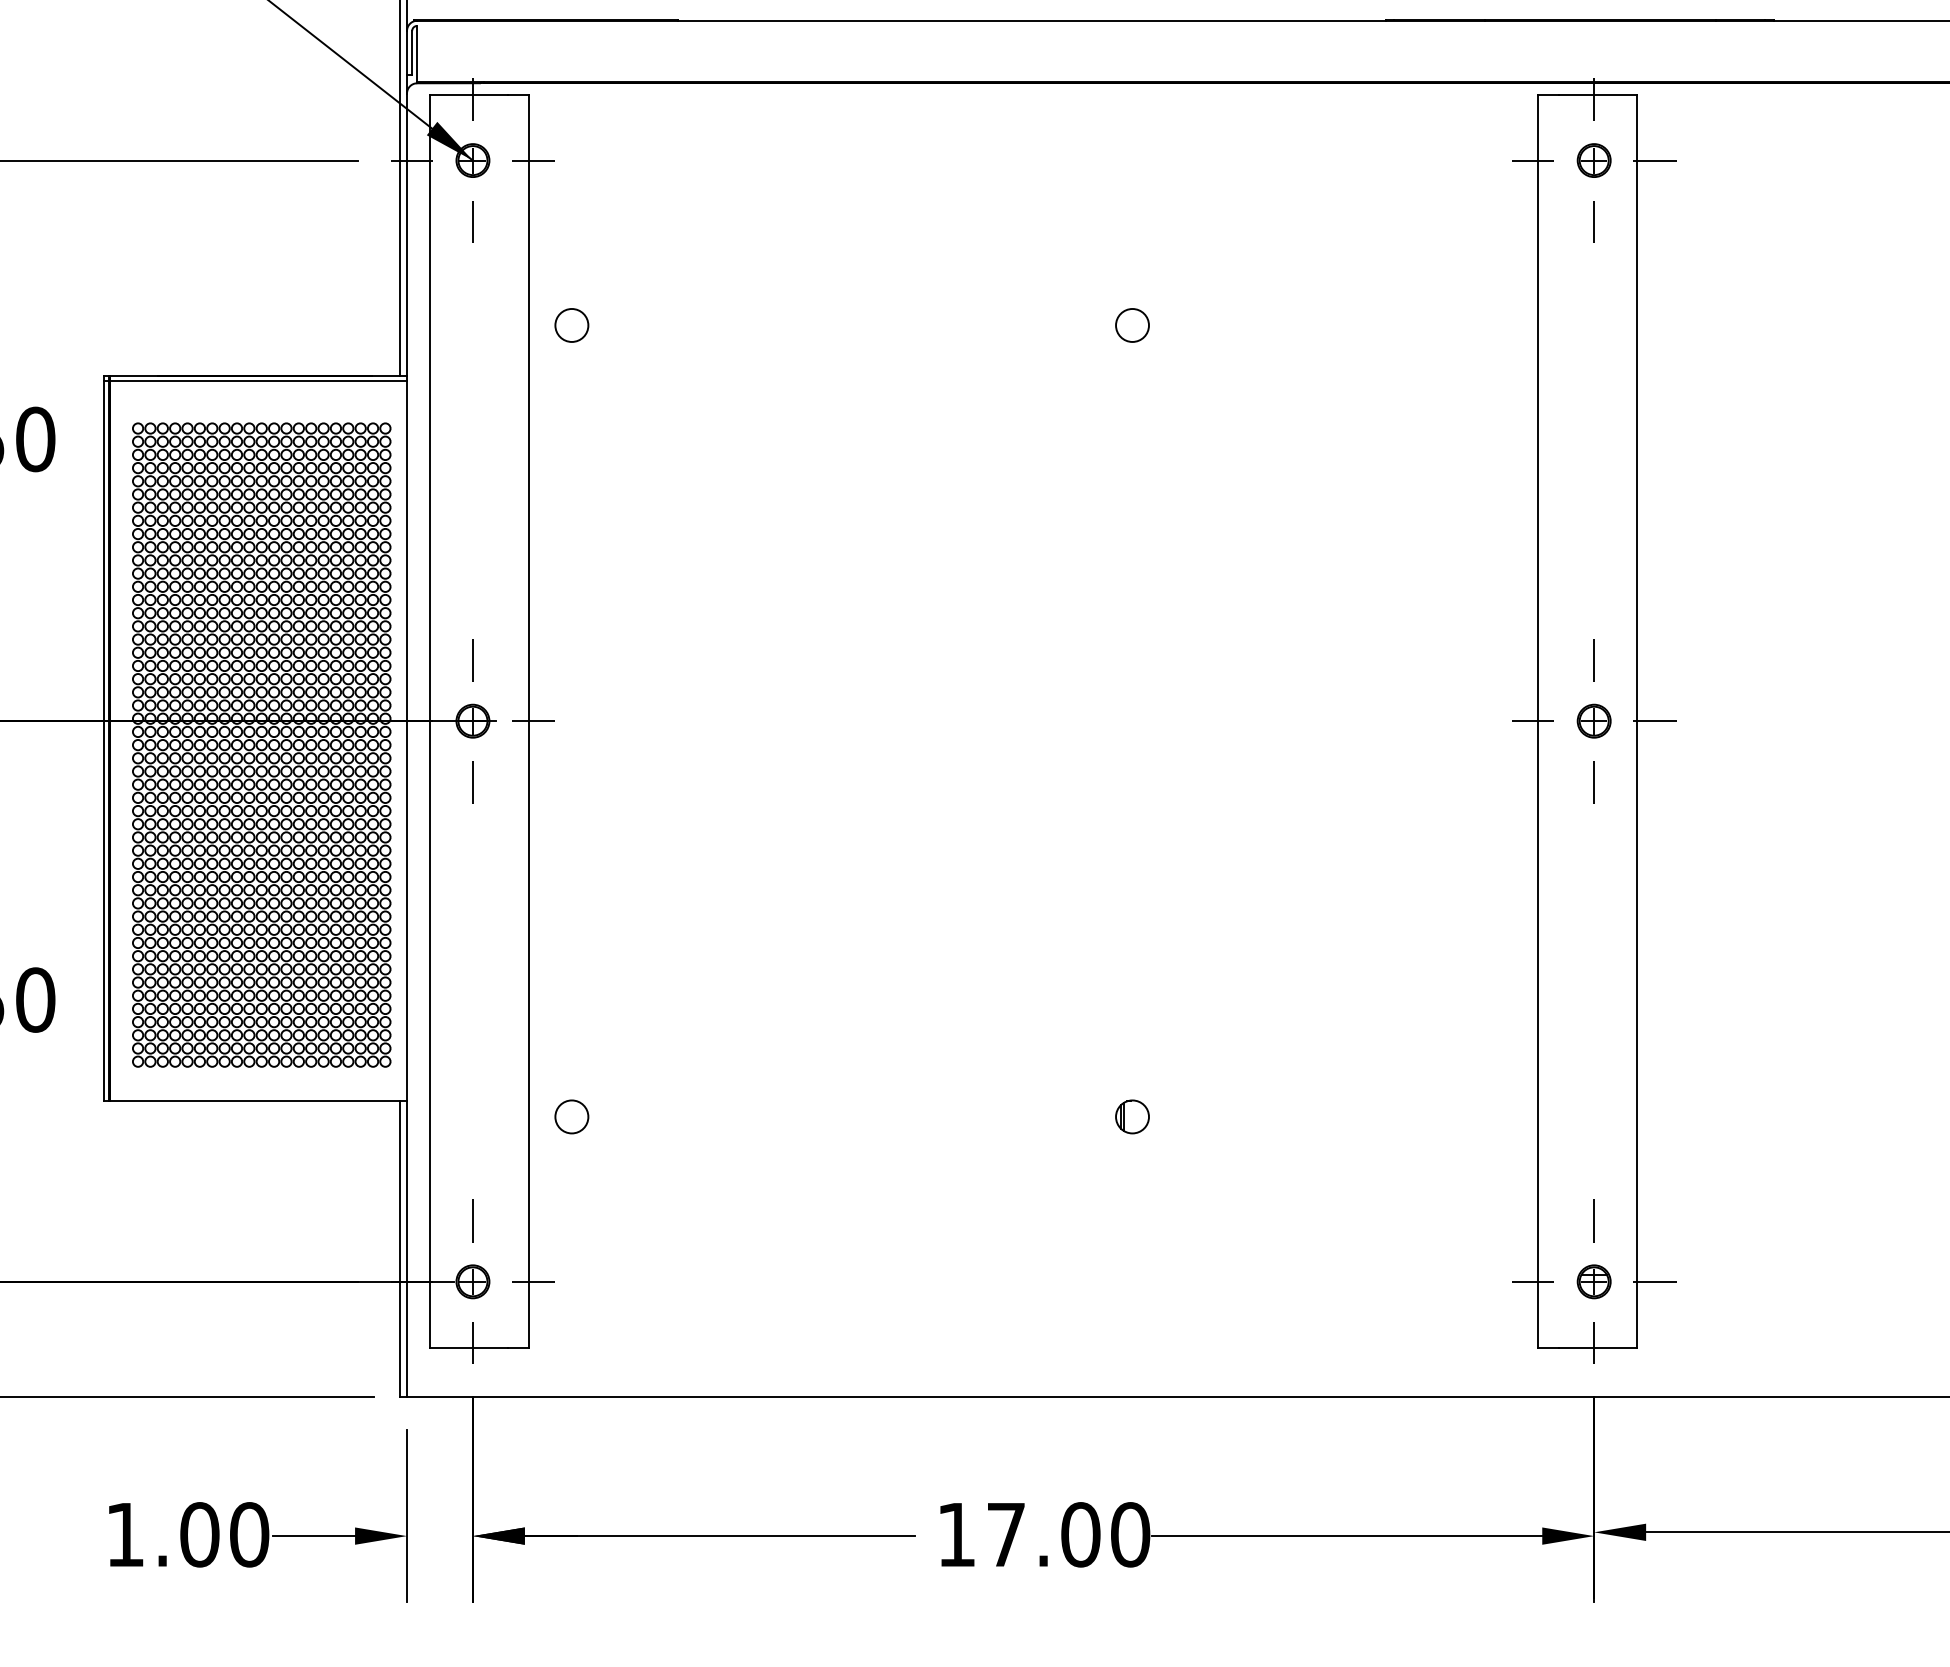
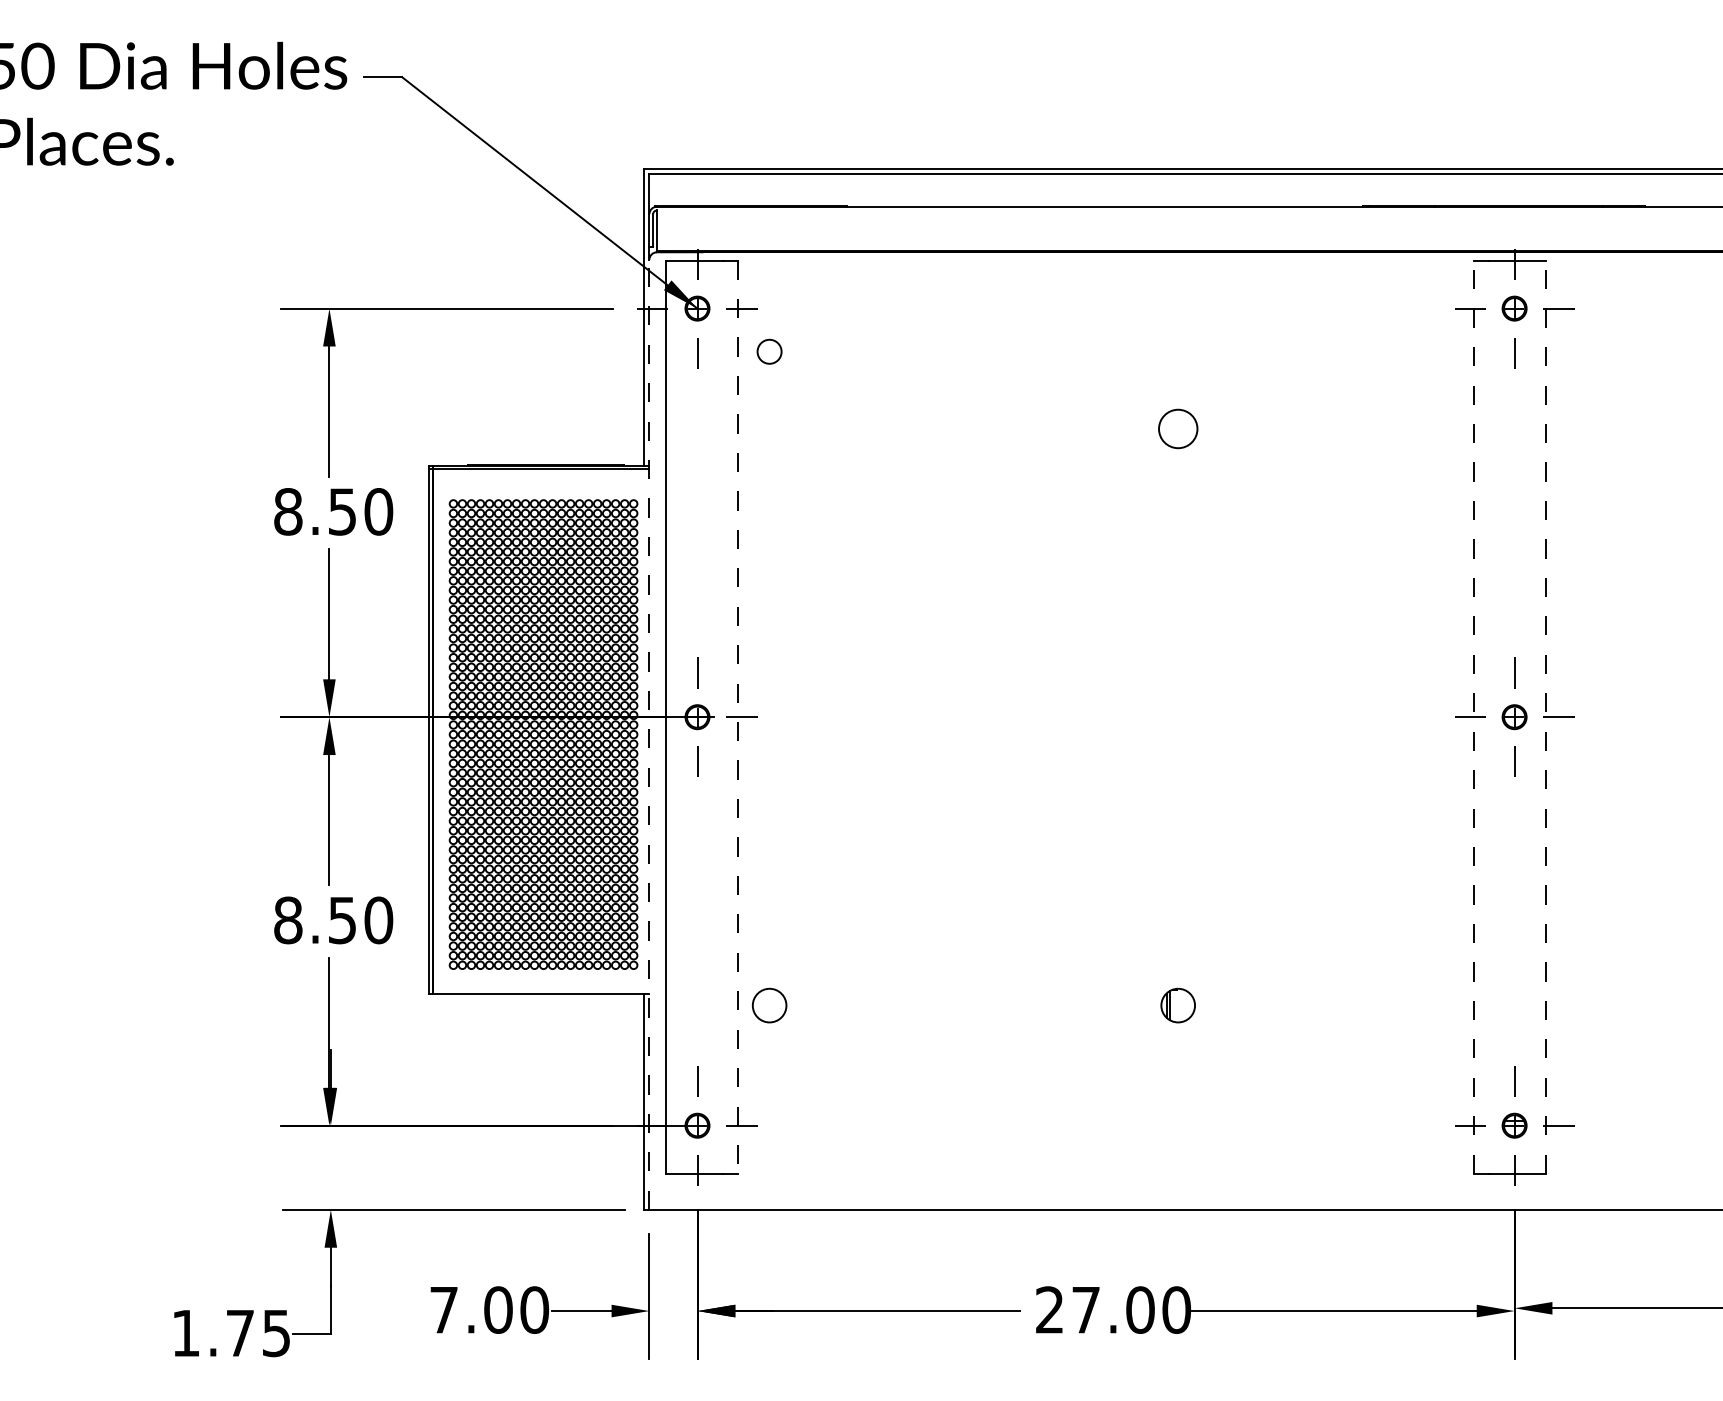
circle: (571, 325) -> (769, 351), moved
circle: (1131, 325) -> (1177, 428), size x1.6
line: (529, 721) -> (738, 717), solid -> dashed
line: (1537, 721) -> (1473, 717), solid -> dashed
line: (1636, 721) -> (1545, 717), solid -> dashed
line: (407, 744) -> (649, 734), solid -> dashed
circle: (571, 1116) -> (769, 1005), size x1.4
part: (1131, 1116) -> (1177, 1005), size x1.4
text: (955, 1533) -> (1049, 1309), 17.00 -> 27.00
text: (124, 1535) -> (443, 1310), 1.00 -> 7.00

